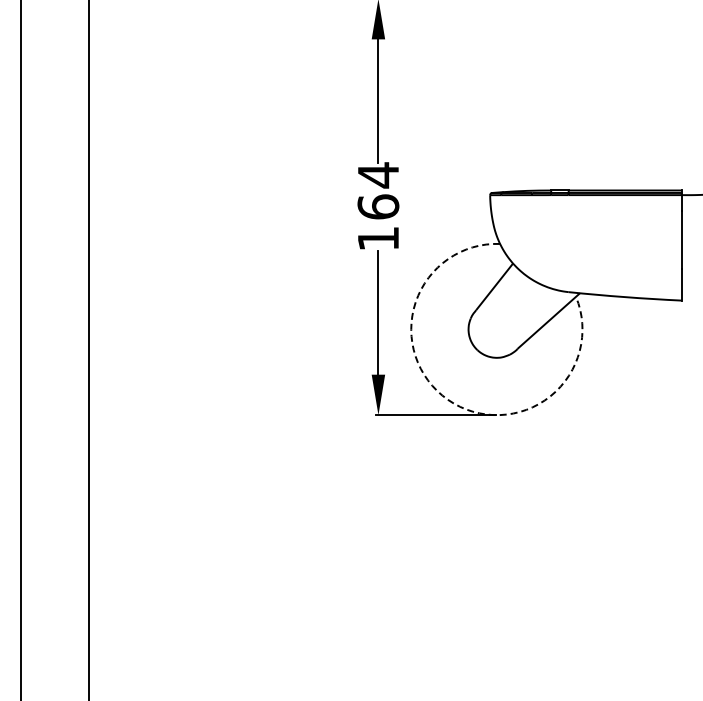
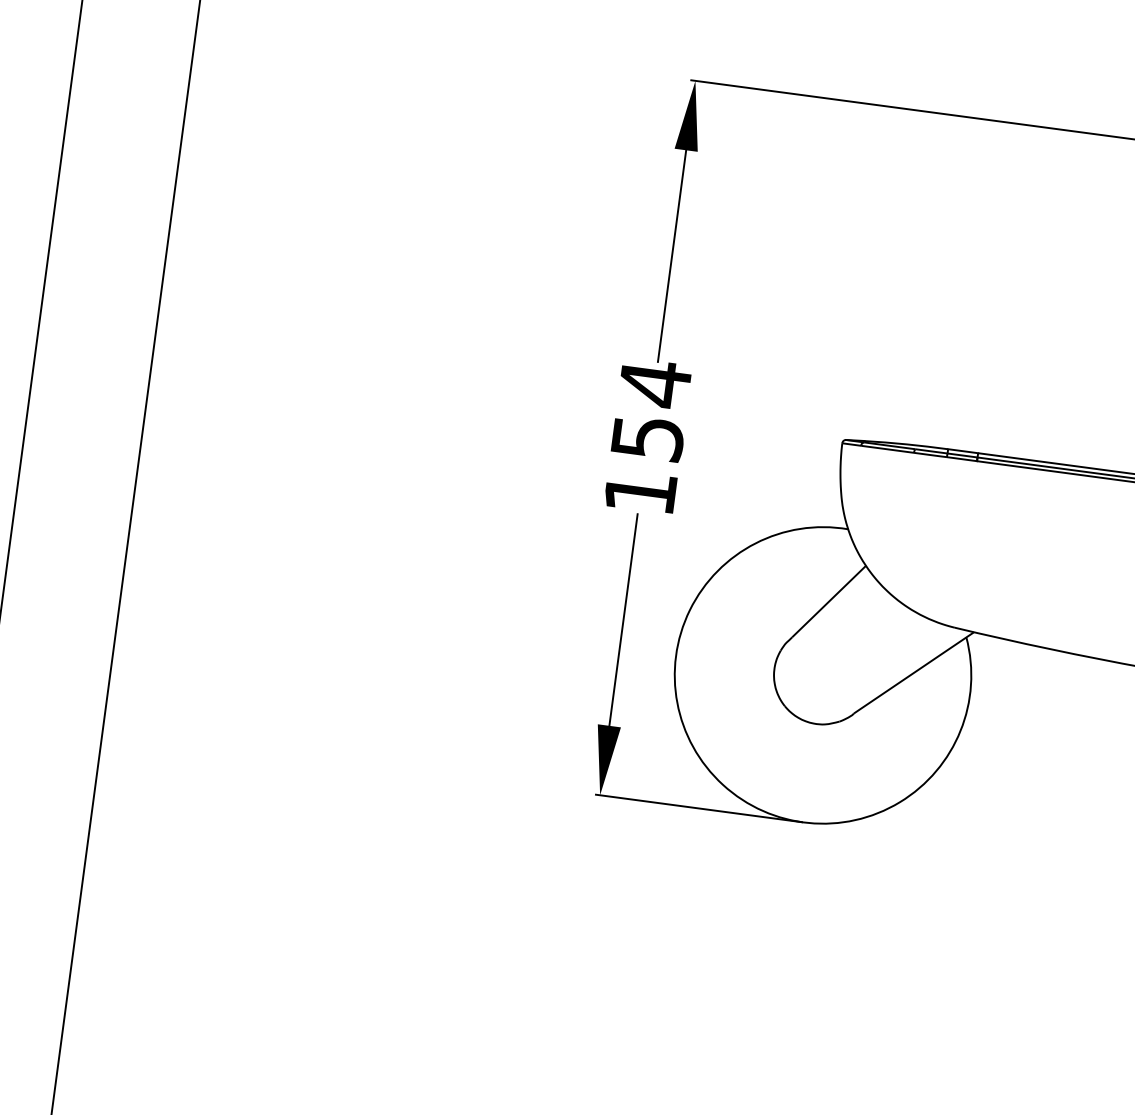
text: (378, 206) -> (648, 437), 164 -> 154
arc: (447, 399) -> (722, 784), dashed -> solid

